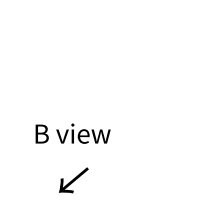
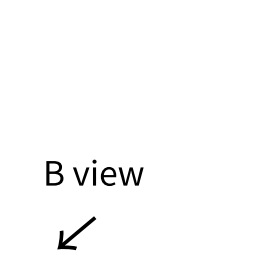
text: (73, 179) -> (76, 232), moved

